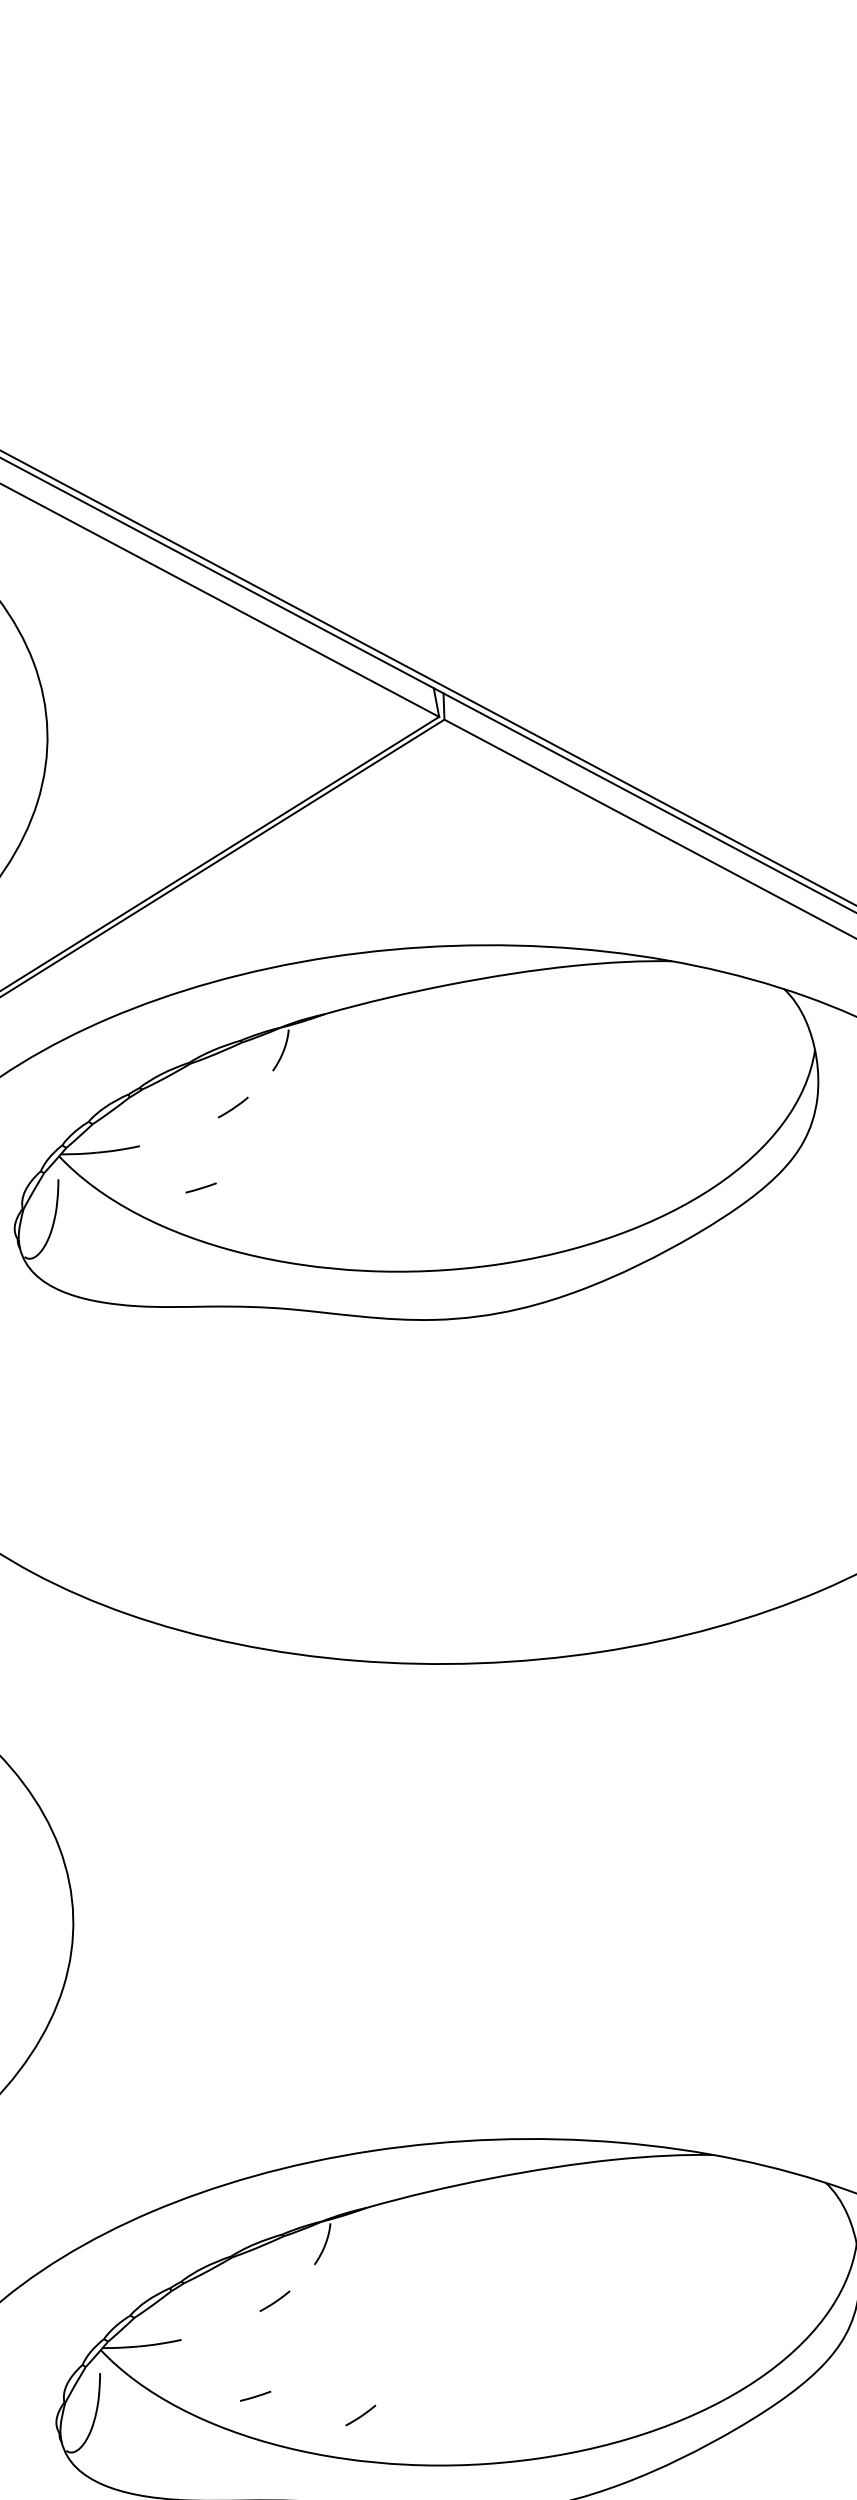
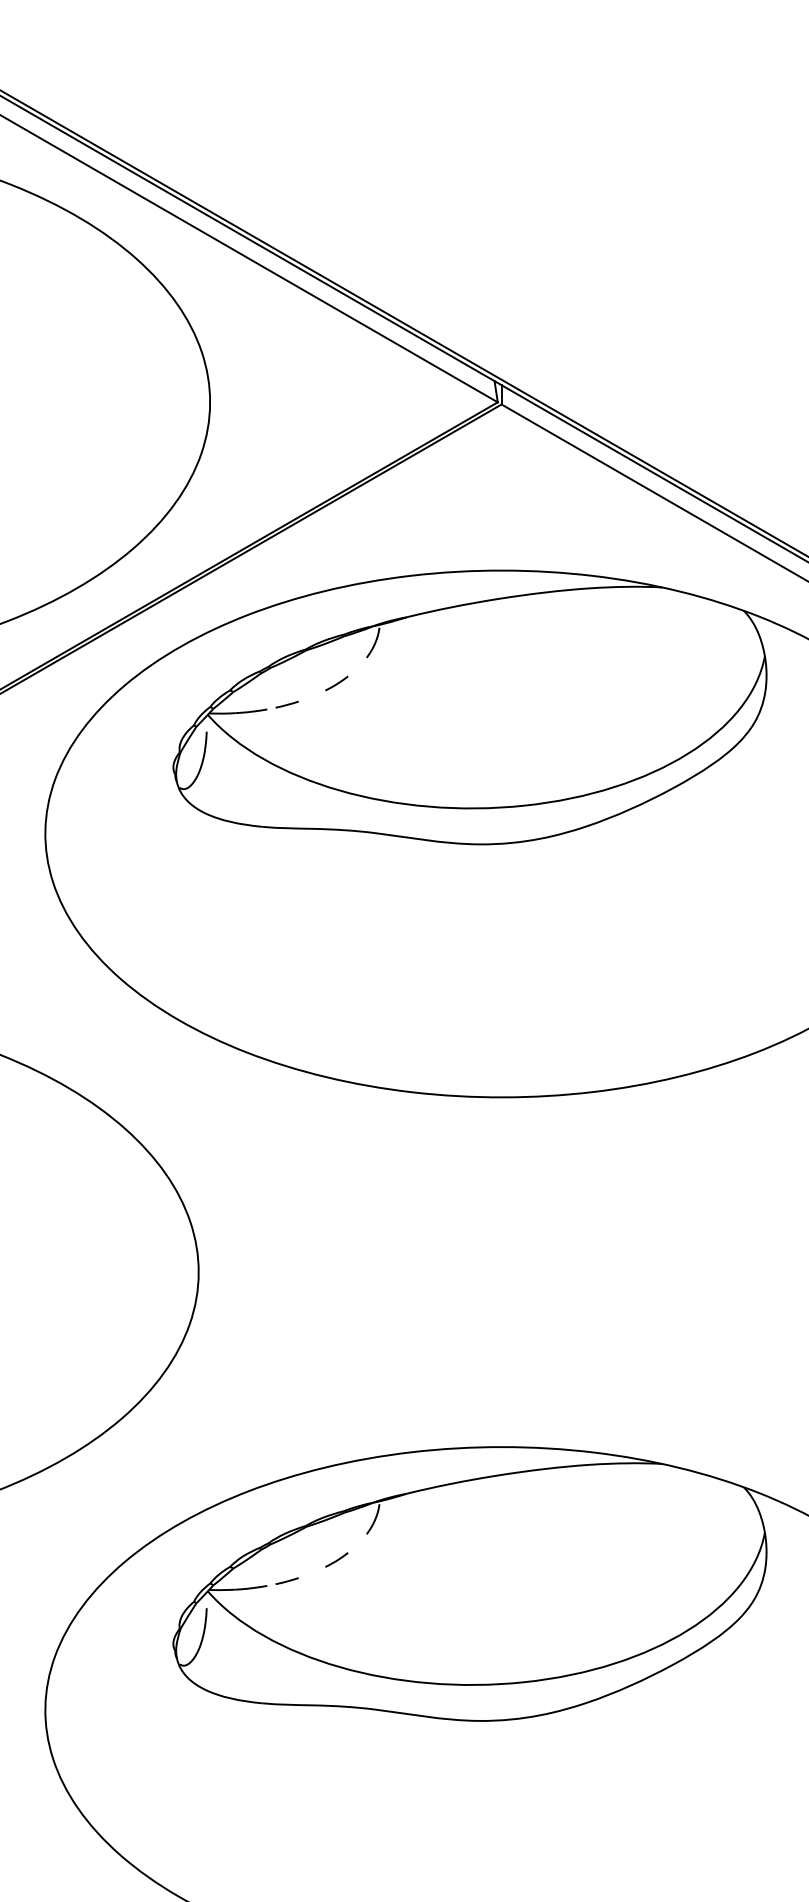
line: (200, 1187) -> (286, 704), moved
line: (254, 2395) -> (286, 1580), moved
line: (360, 2414) -> (396, 1645), removed

